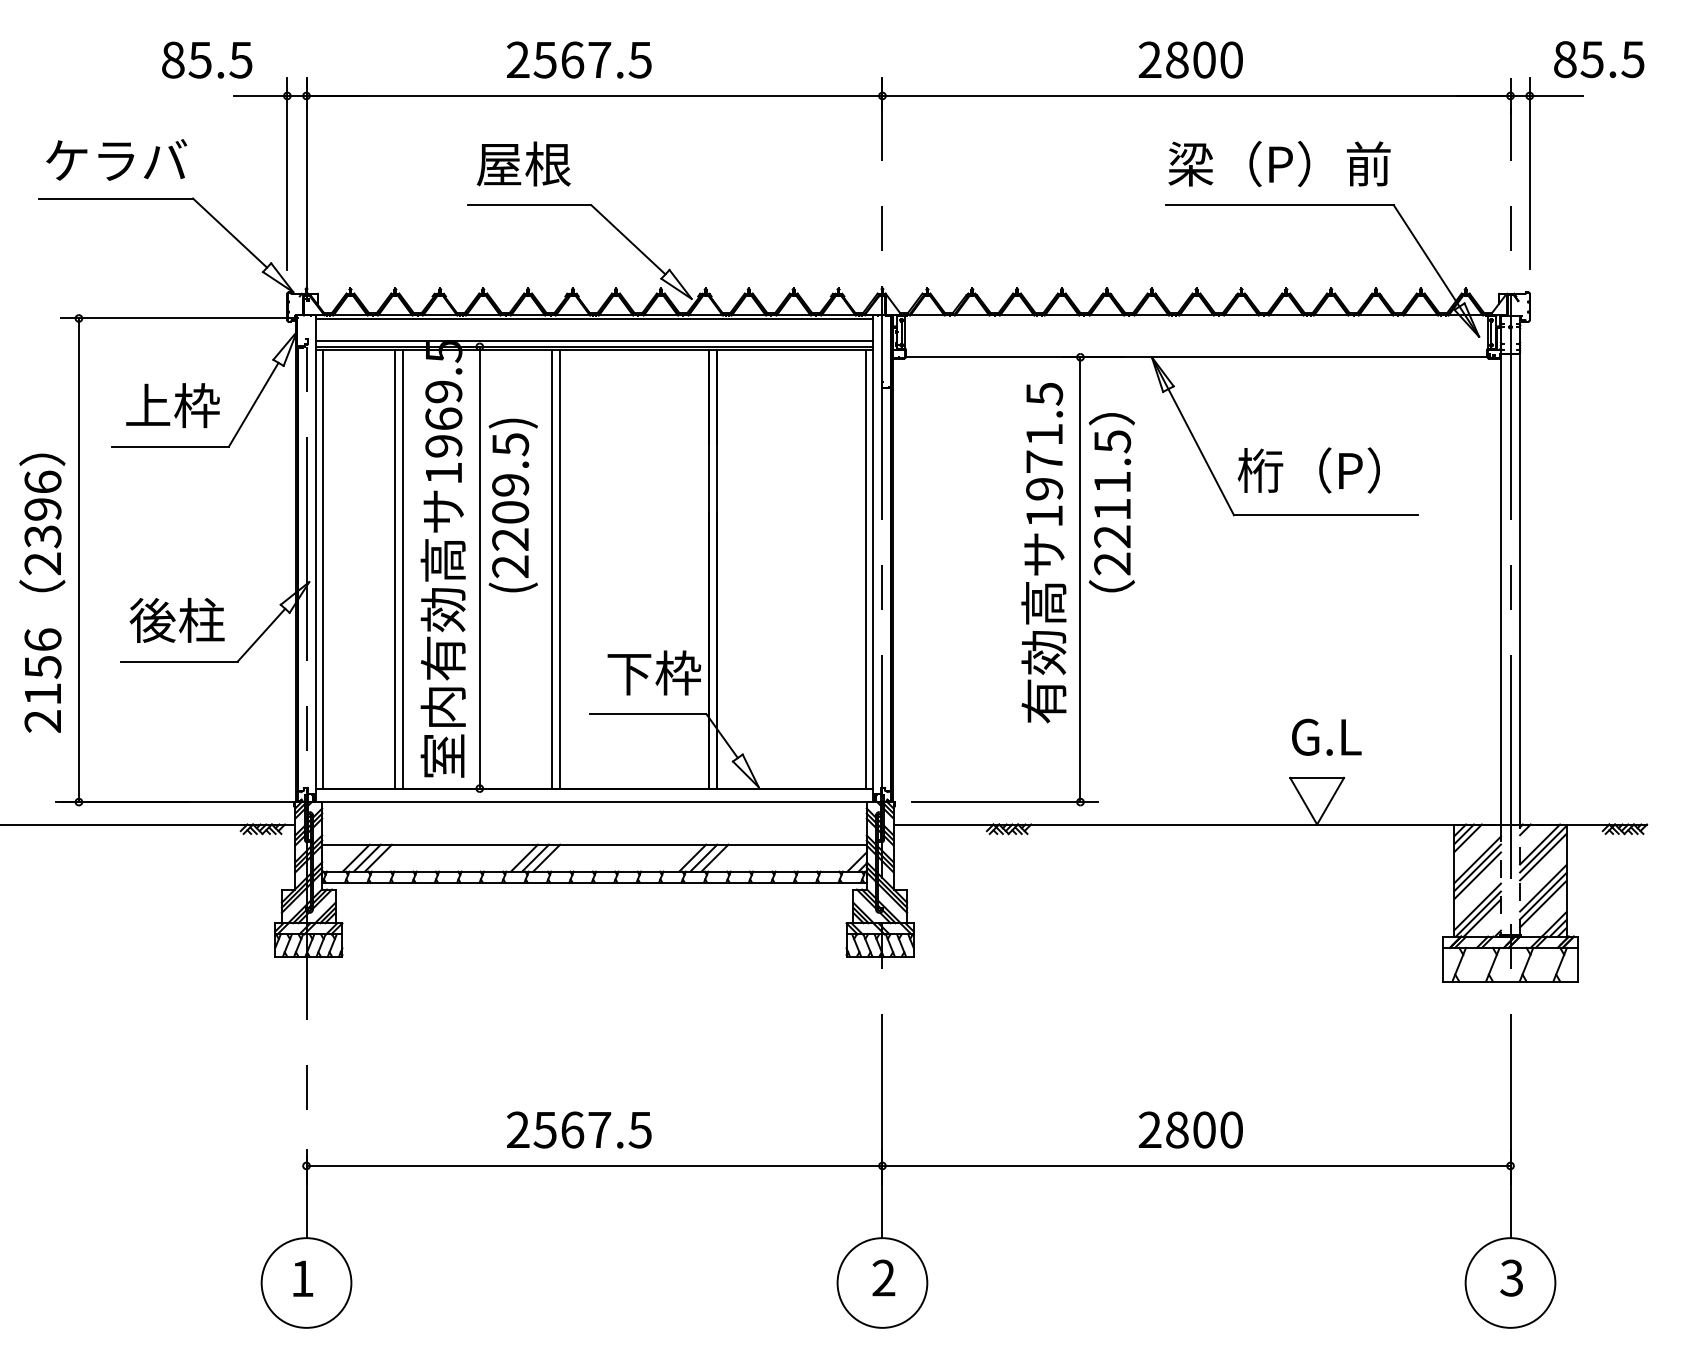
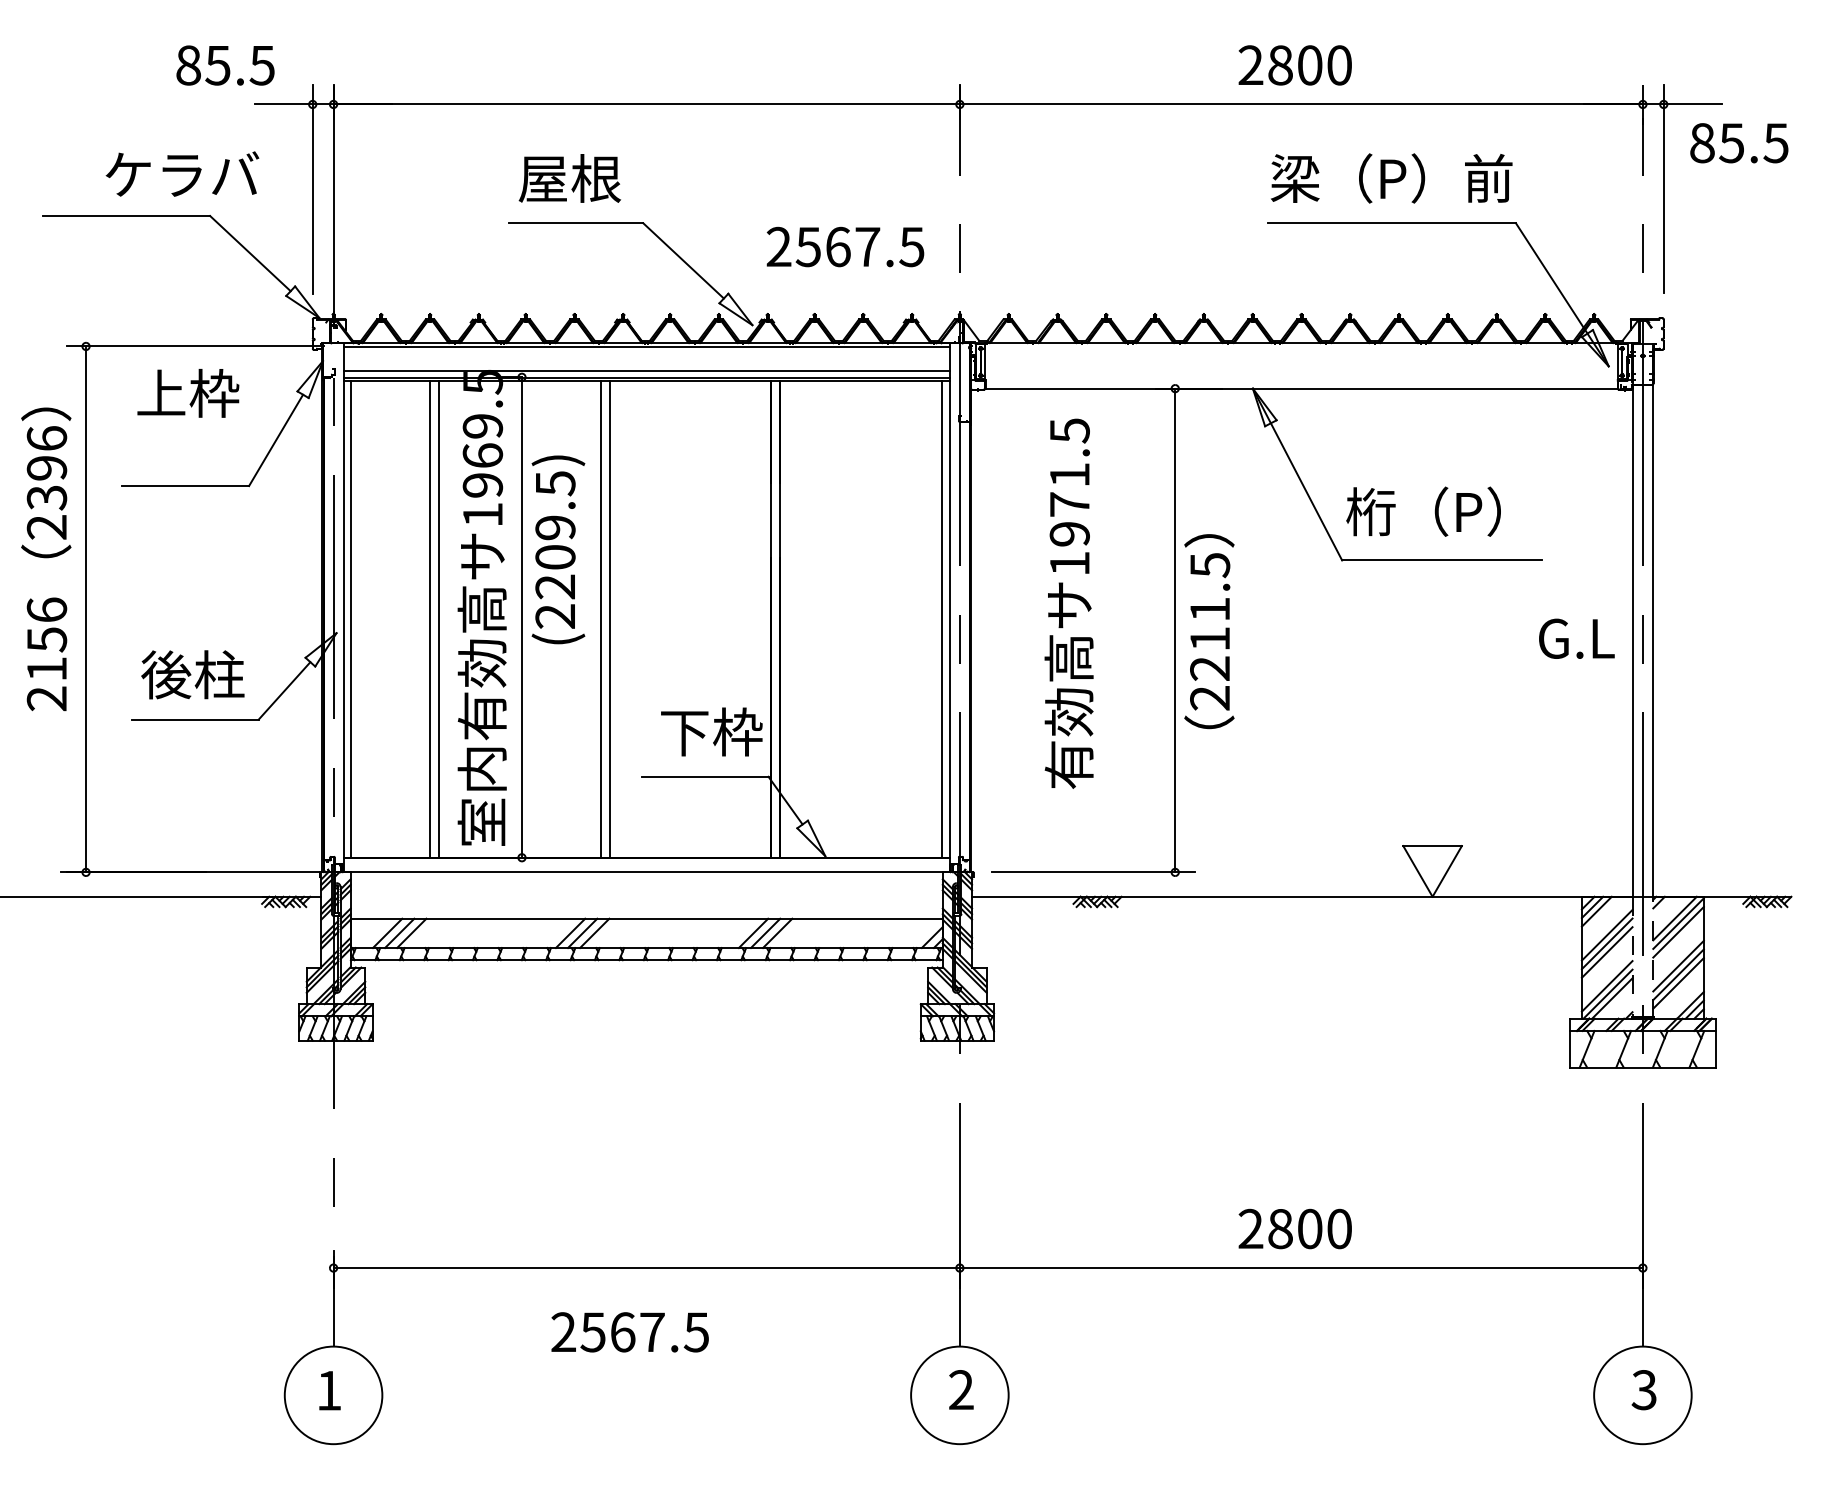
text: (579, 59) -> (845, 246), moved
text: (1599, 59) -> (1739, 143), moved
text: (116, 159) -> (182, 173), moved
text: (172, 405) -> (187, 393), moved
text: (1111, 502) -> (1208, 631), moved
text: (1043, 553) -> (1068, 604), moved
text: (42, 592) -> (46, 558), moved
text: (1326, 736) -> (1576, 637), moved
text: (579, 1129) -> (630, 1331), moved

